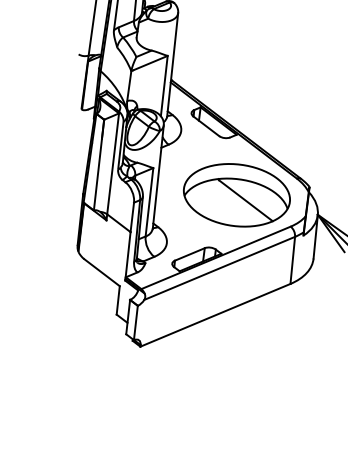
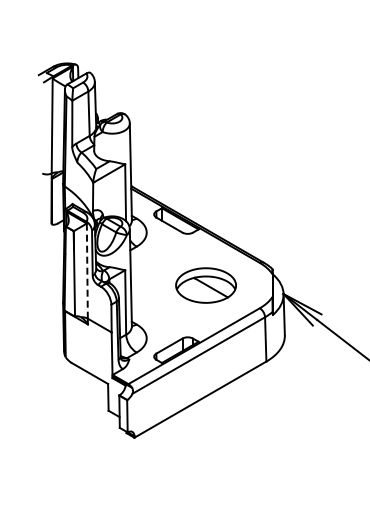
line: (113, 164) -> (87, 271), solid -> dashed
part: (236, 195) -> (205, 285), size x0.6

